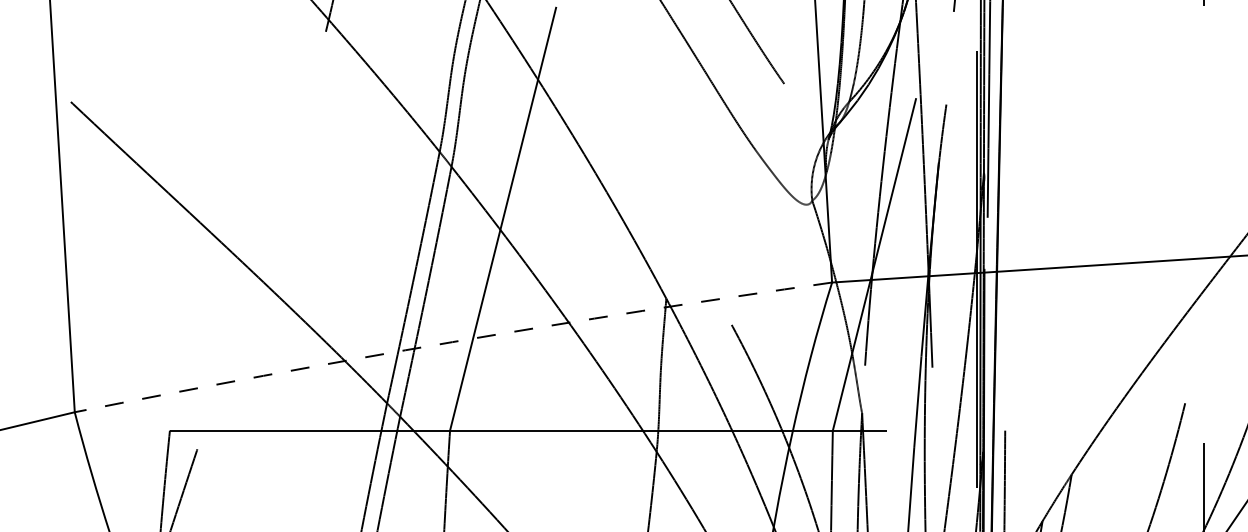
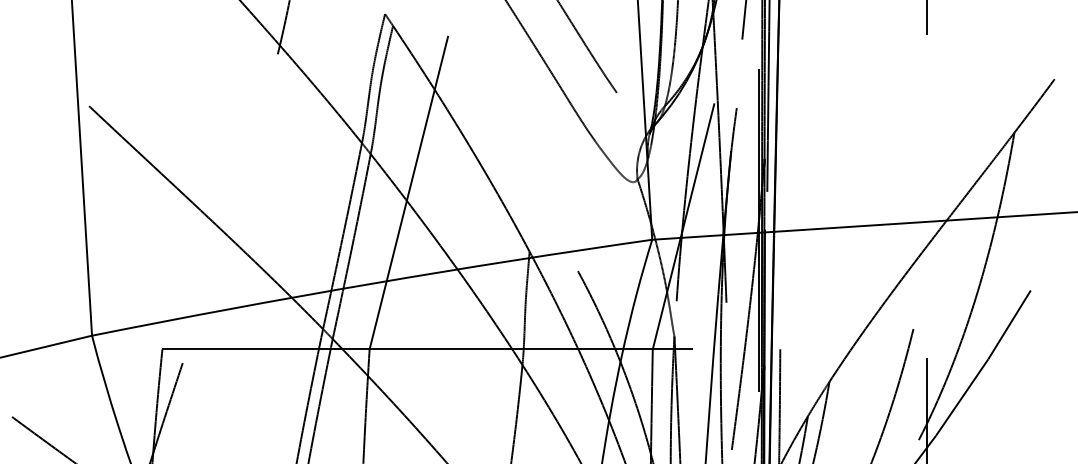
arc: (452, 341) -> (371, 283), dashed -> solid

